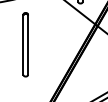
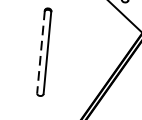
line: (23, 45) -> (41, 52), solid -> dashed

